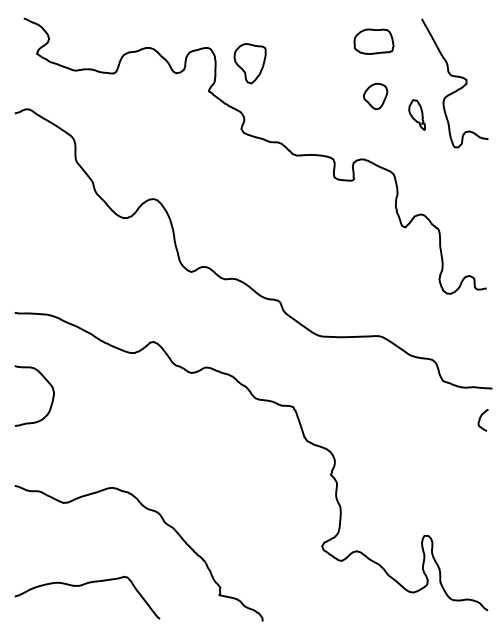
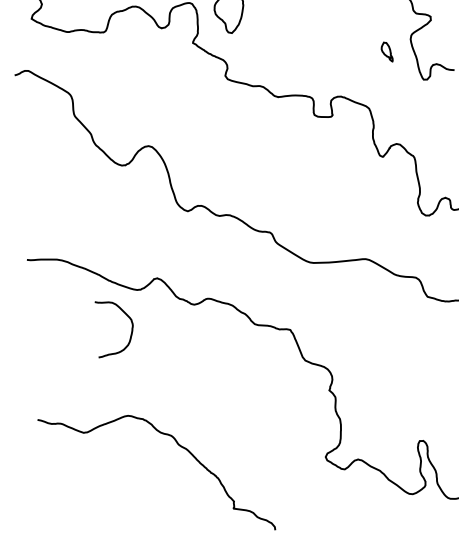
part: (375, 96) -> (347, 37), removed
part: (416, 114) -> (386, 51), size x0.7
curve: (52, 395) -> (131, 327), moved
curve: (84, 585) -> (108, 507), removed

